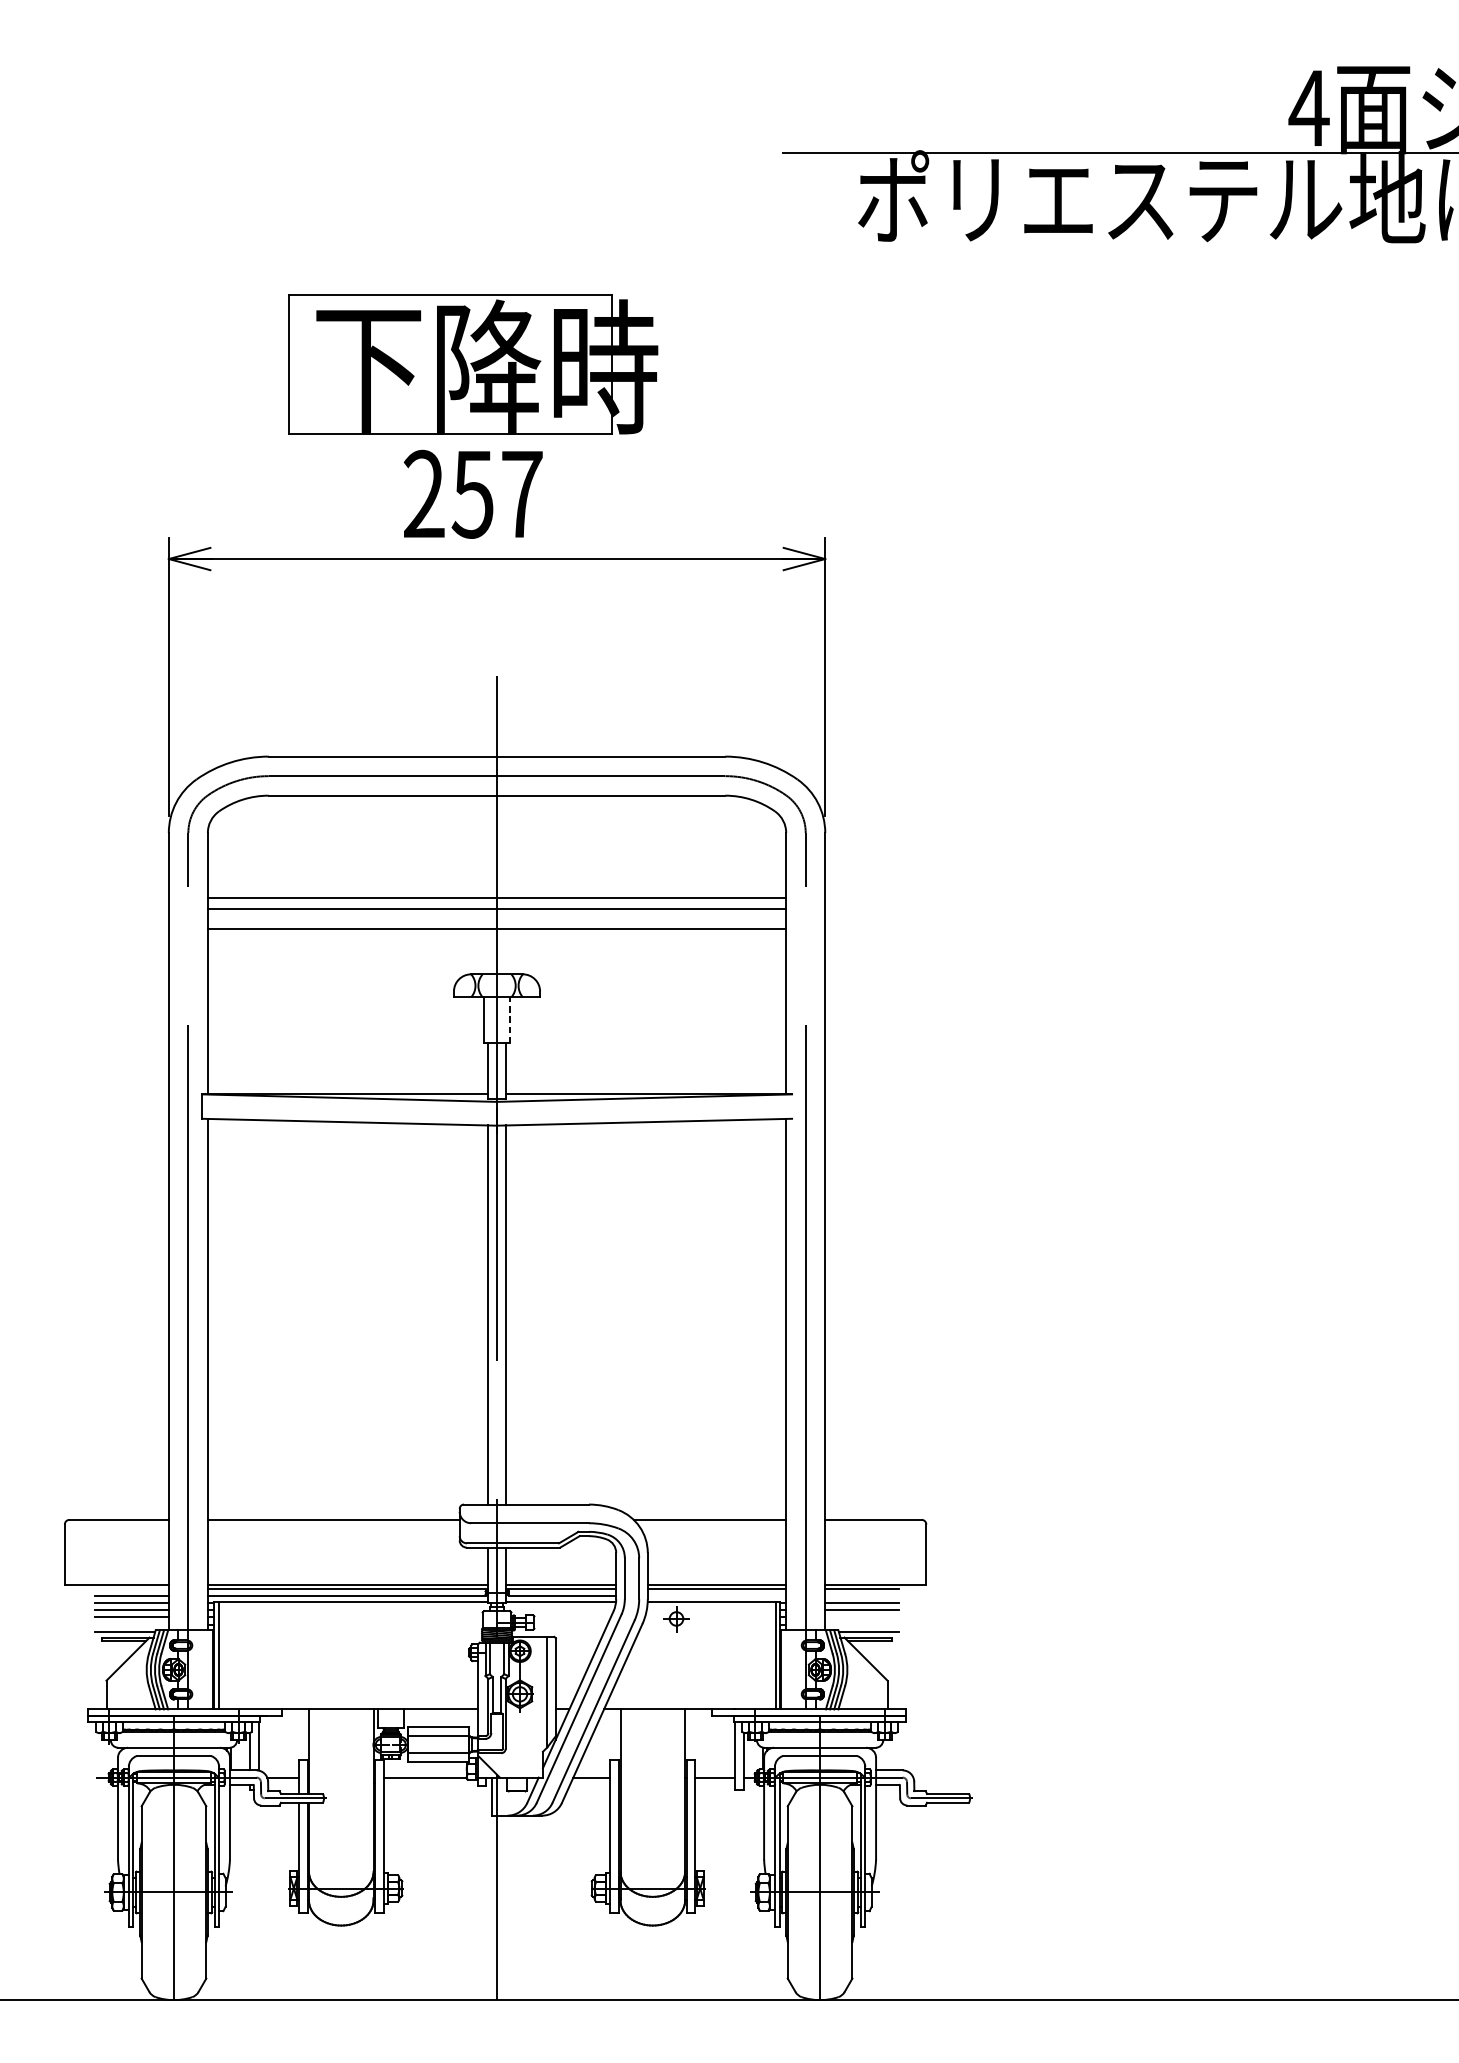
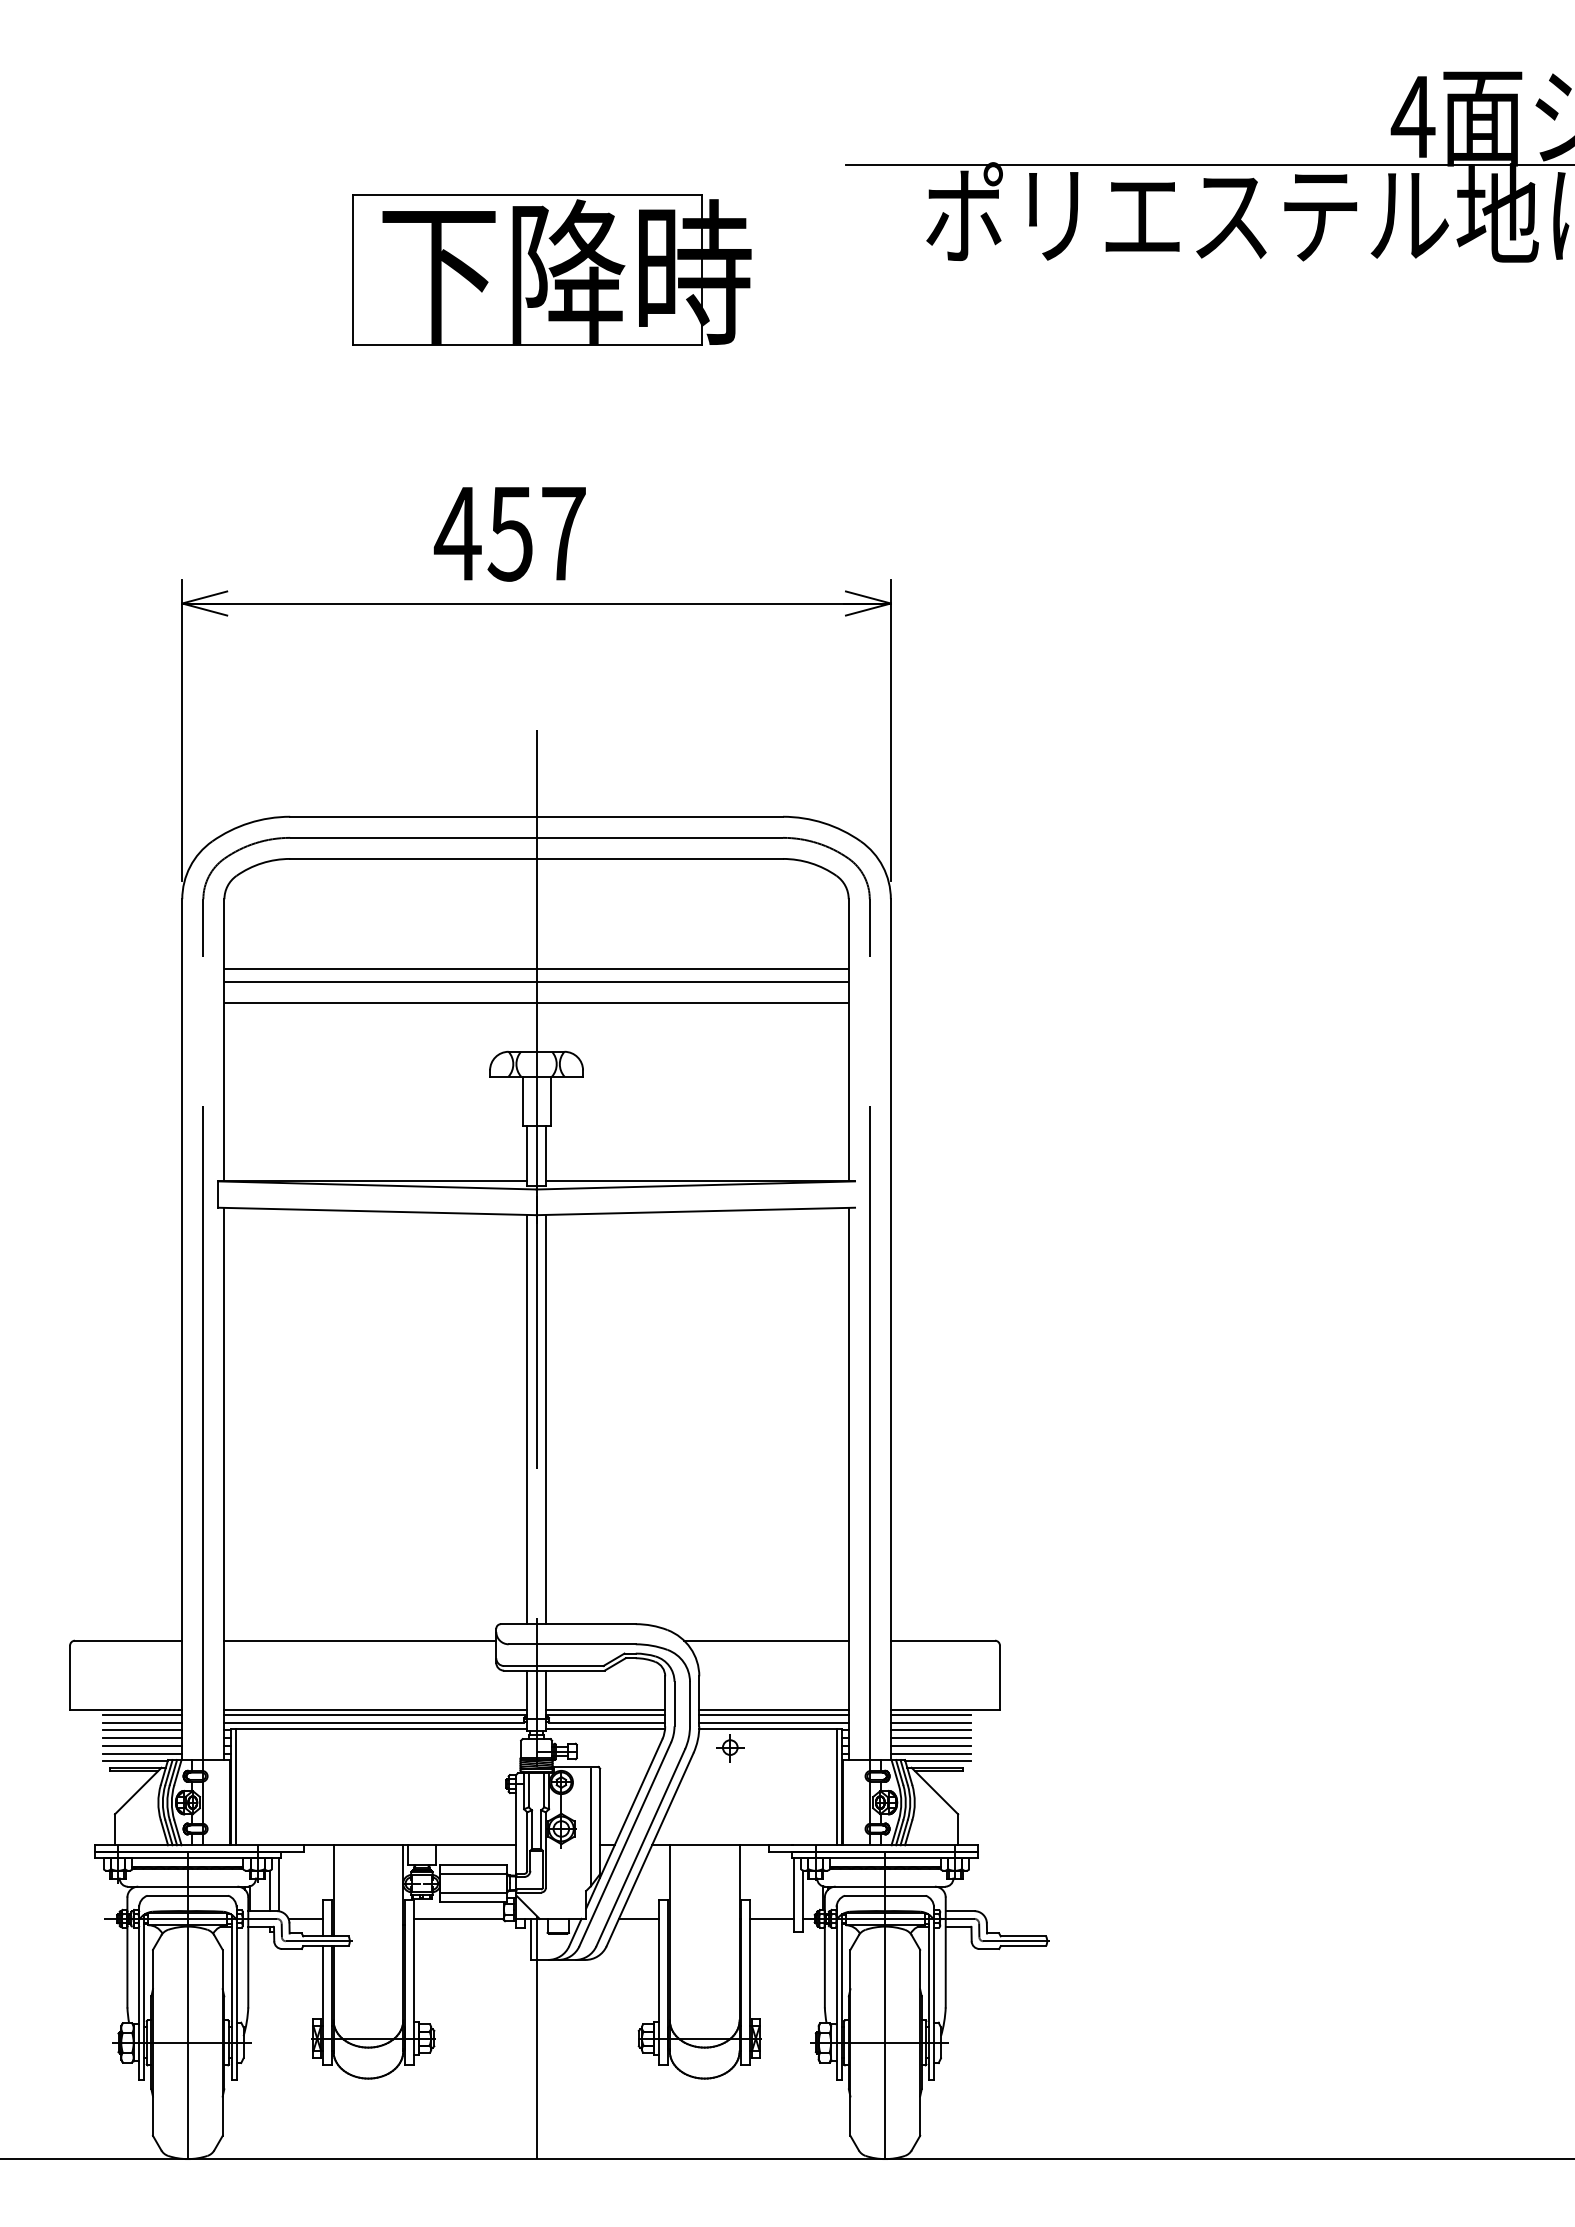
part: (472, 364) -> (551, 269), moved
text: (423, 493) -> (457, 532), 257 -> 457
line: (509, 1020) -> (550, 1101), dashed -> solid
line: (131, 1588) -> (142, 1714), added
line: (716, 1595) -> (773, 1722), added
line: (861, 1595) -> (930, 1722), added
line: (861, 1616) -> (930, 1745), added
line: (131, 1624) -> (142, 1753), added
line: (861, 1624) -> (930, 1753), added

